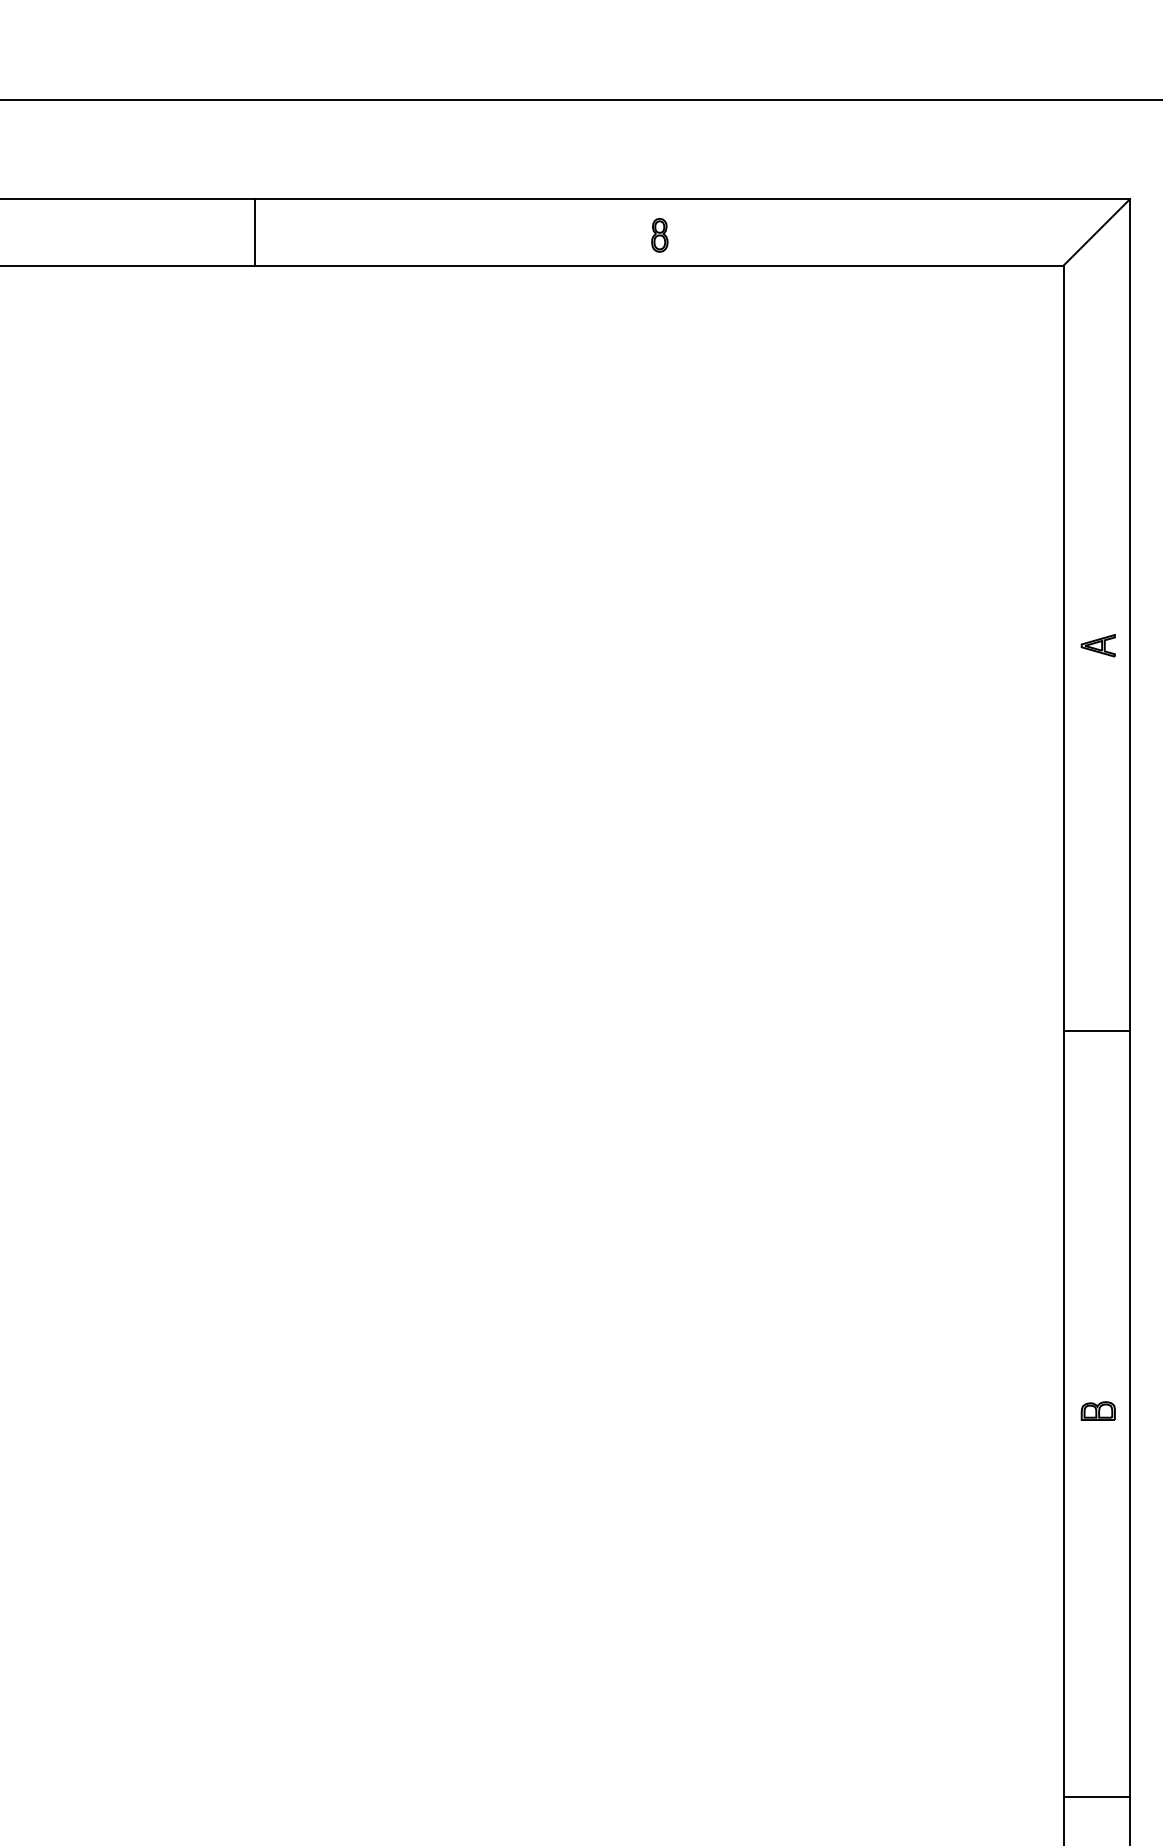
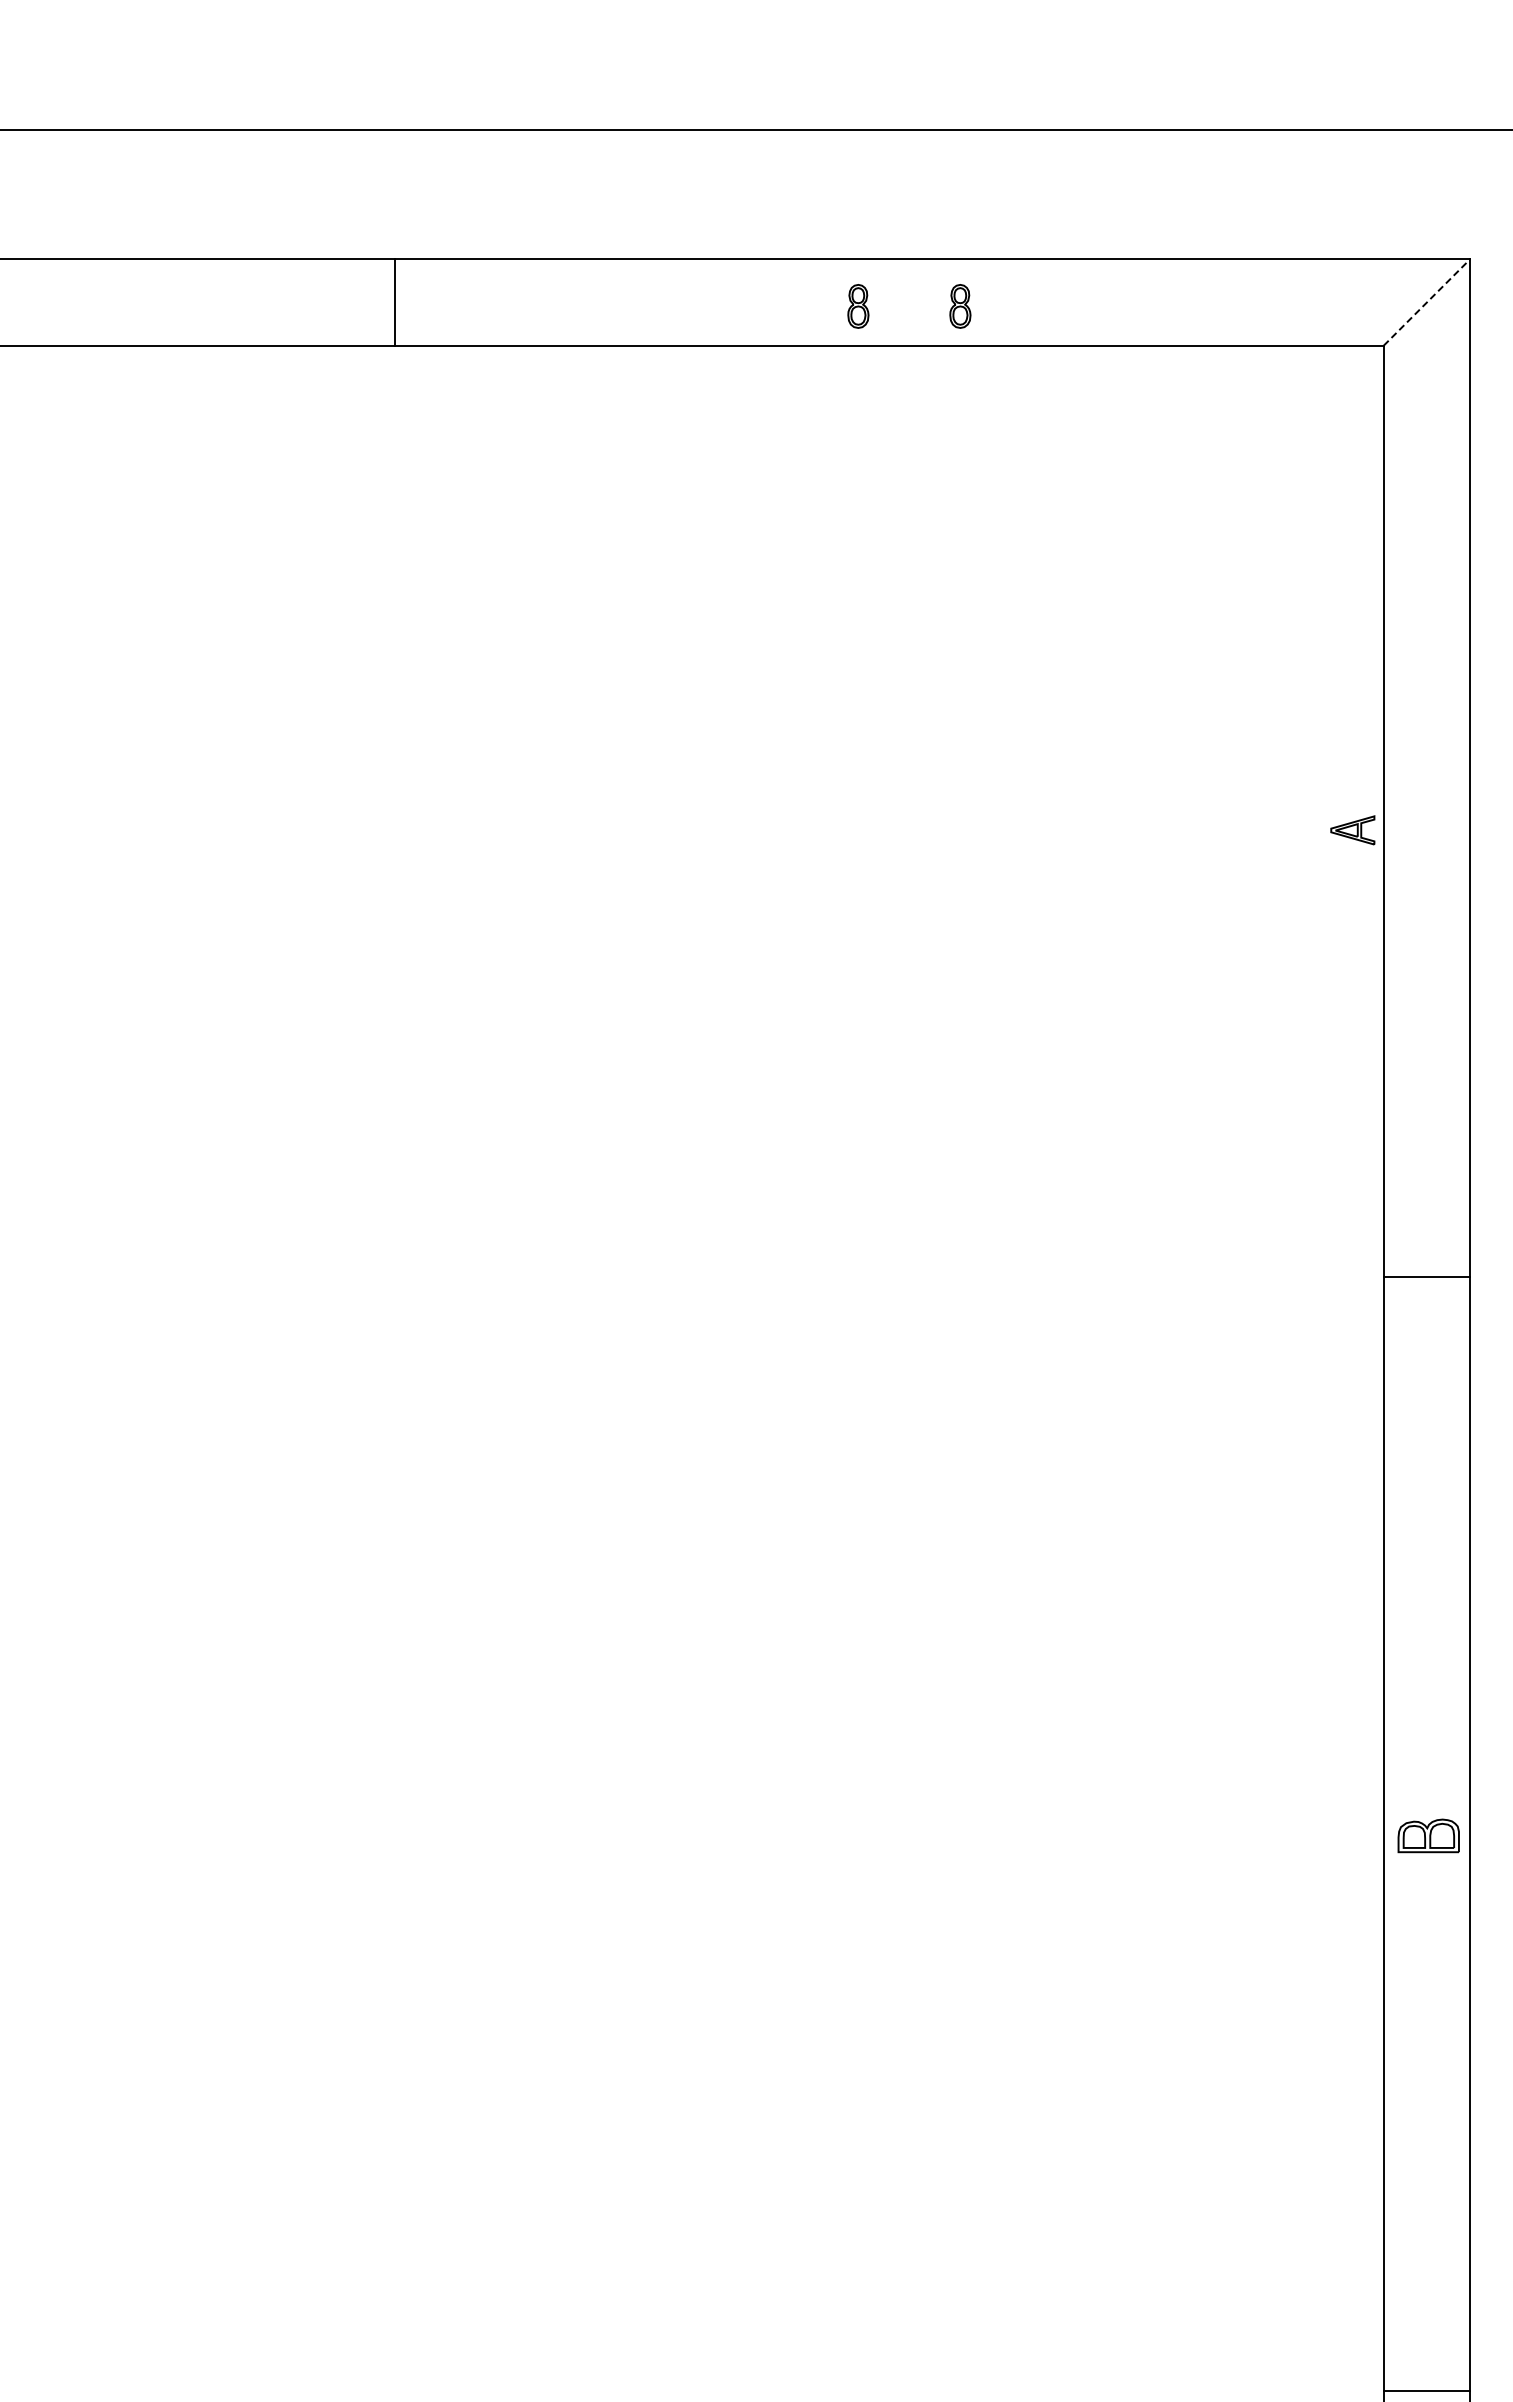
line: (254, 232) -> (394, 302), moved
line: (1097, 232) -> (1427, 302), solid -> dashed
part: (738, 235) -> (960, 306), added
part: (1098, 645) -> (1352, 830), moved
line: (1096, 1031) -> (1426, 1277), moved
part: (1098, 1410) -> (1428, 1835), size x1.4
line: (1096, 1797) -> (1426, 2391), moved

